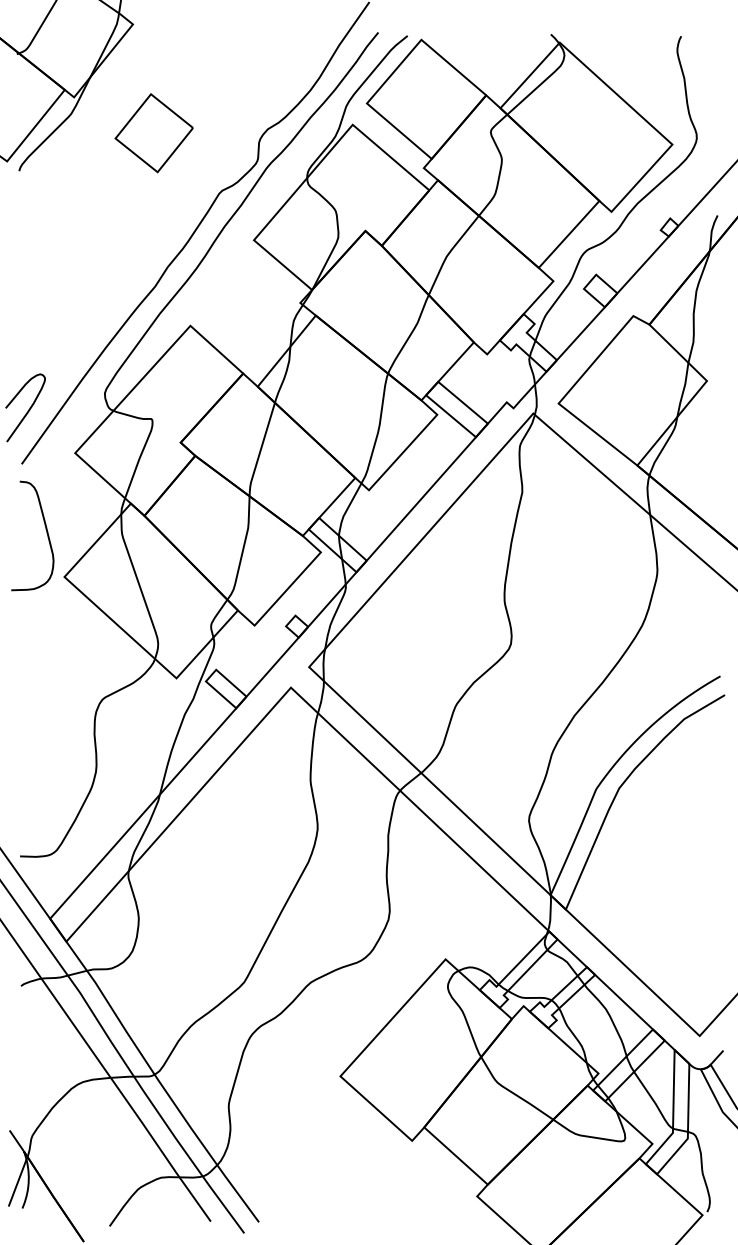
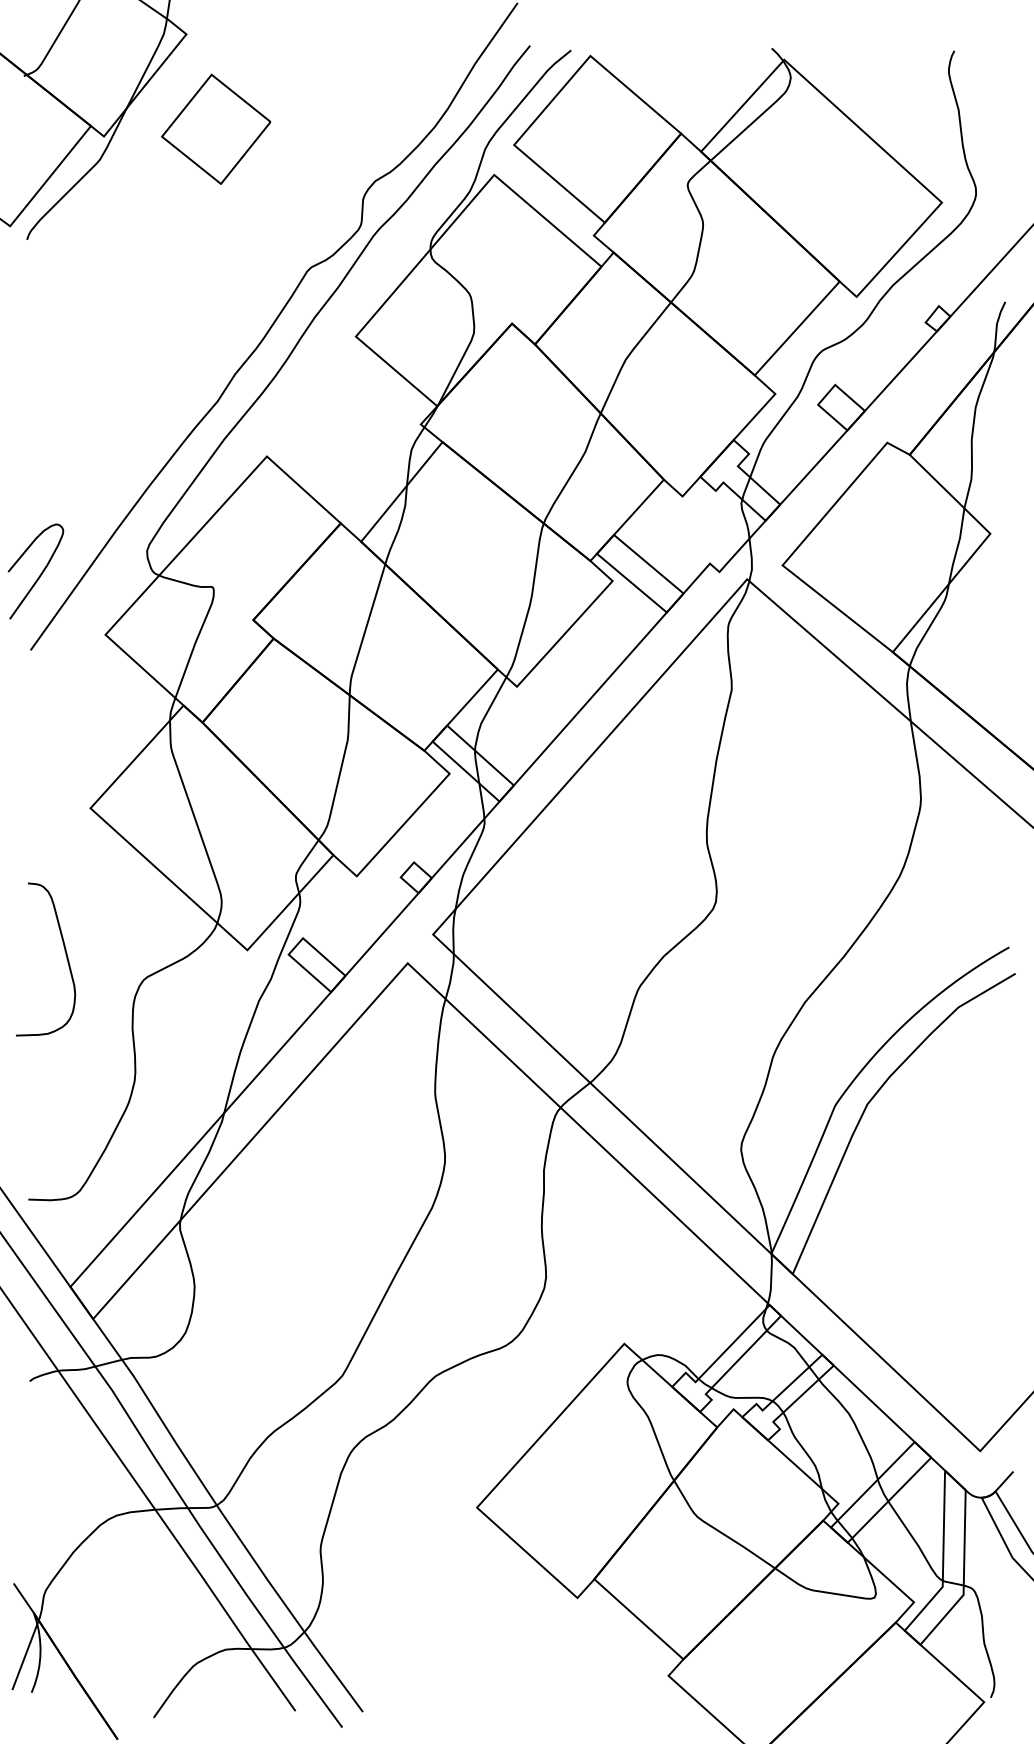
part: (153, 133) -> (215, 129), moved
curve: (46, 533) -> (65, 956), moved

